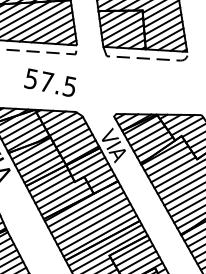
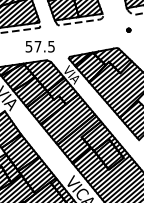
text: (49, 82) -> (39, 46), moved

